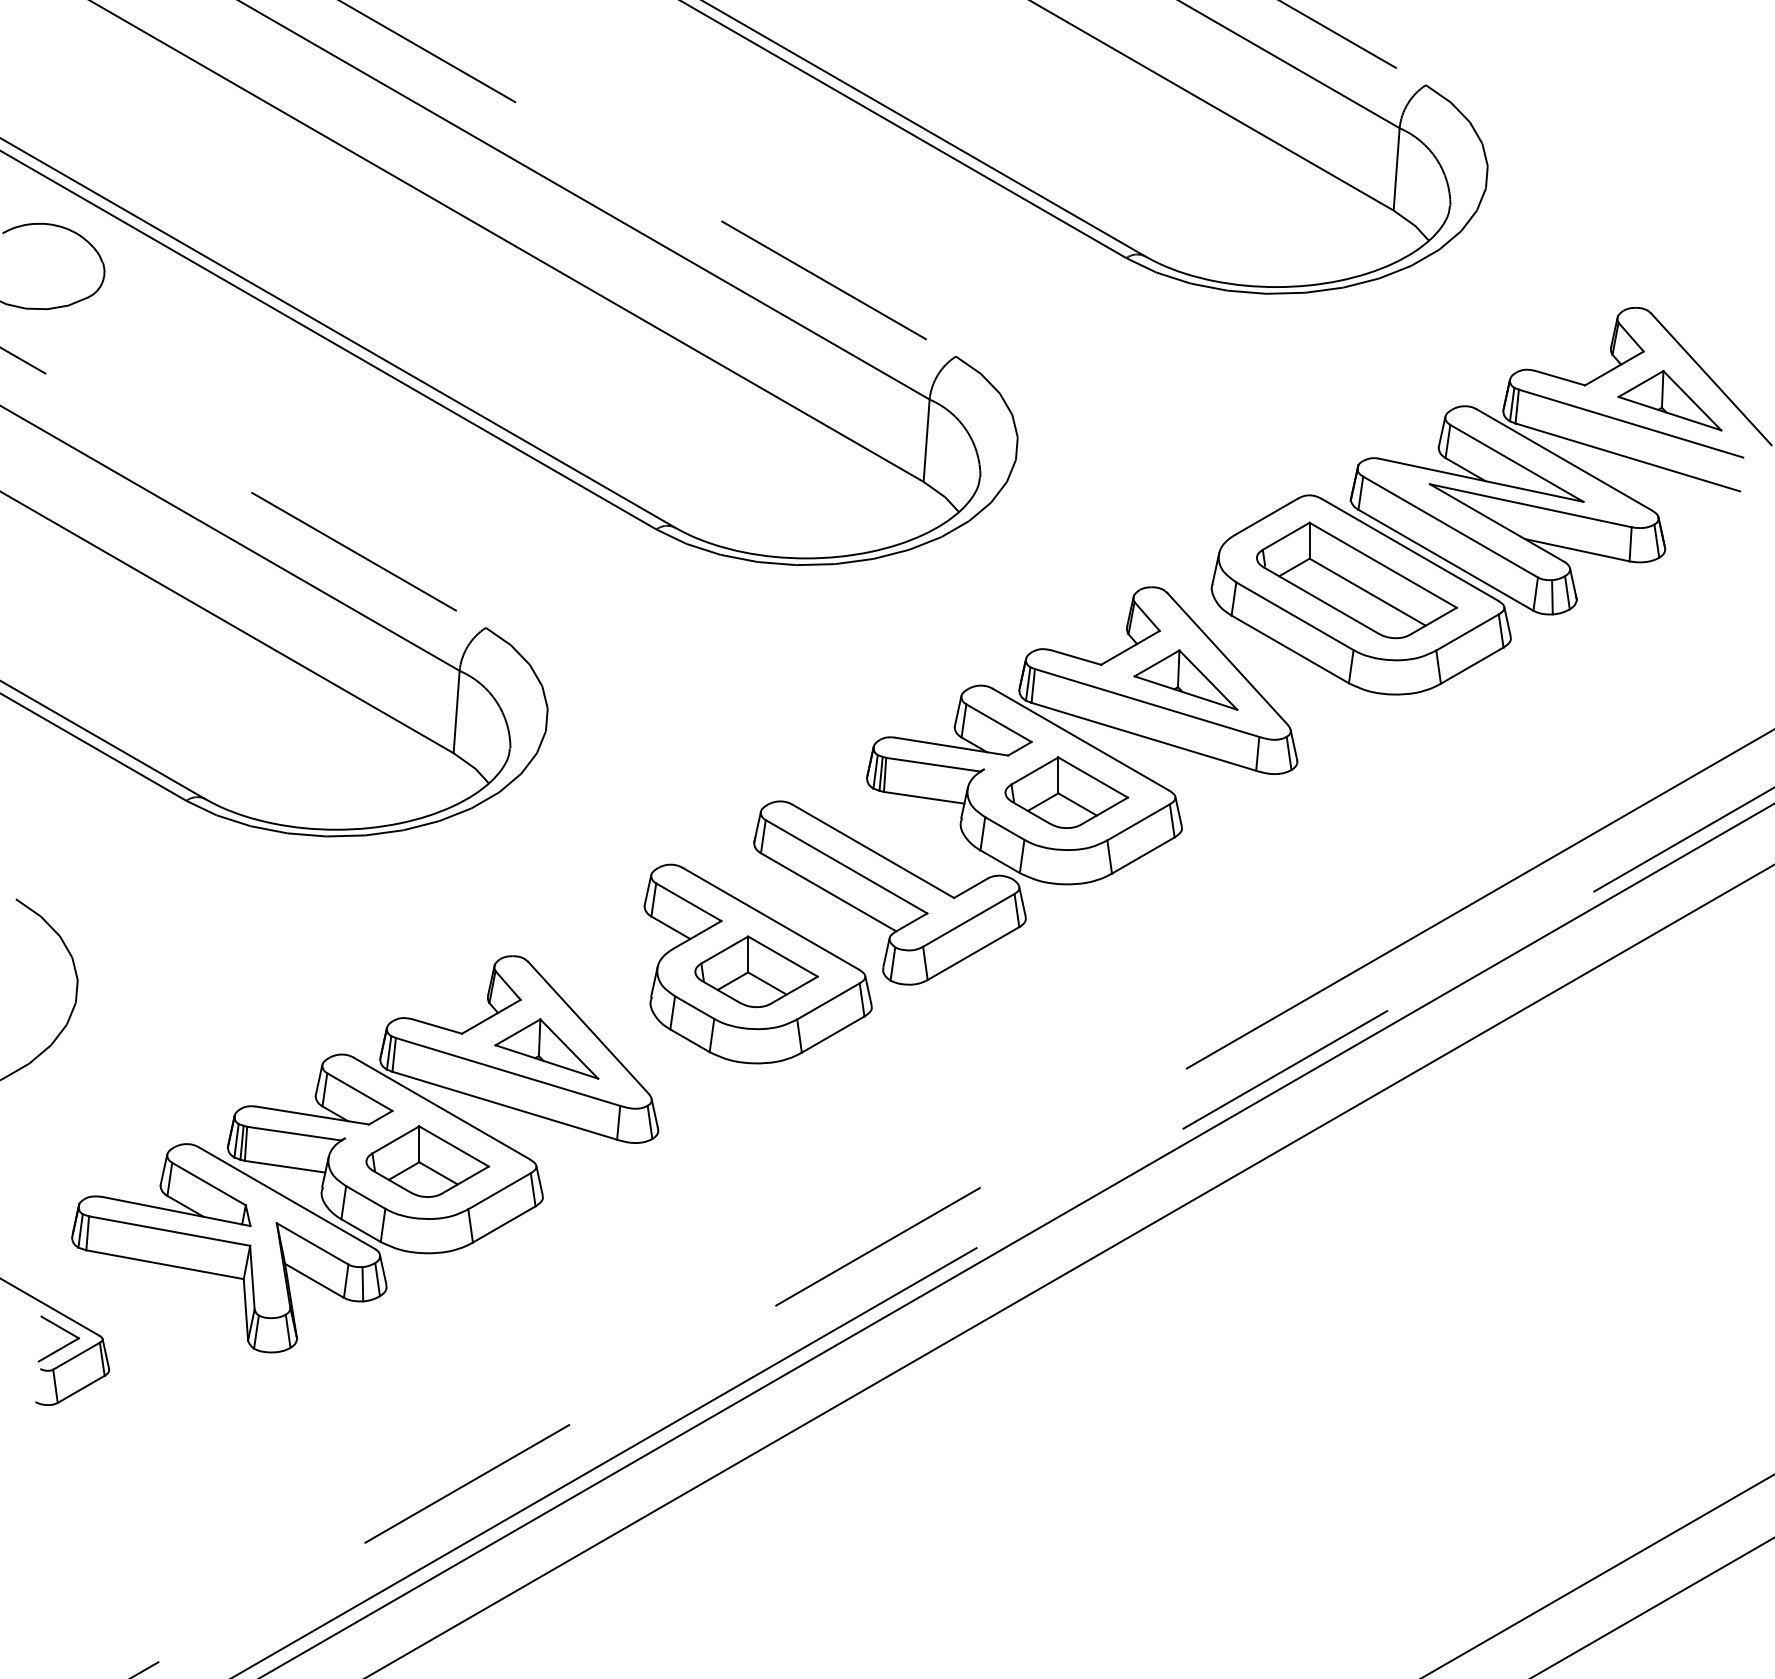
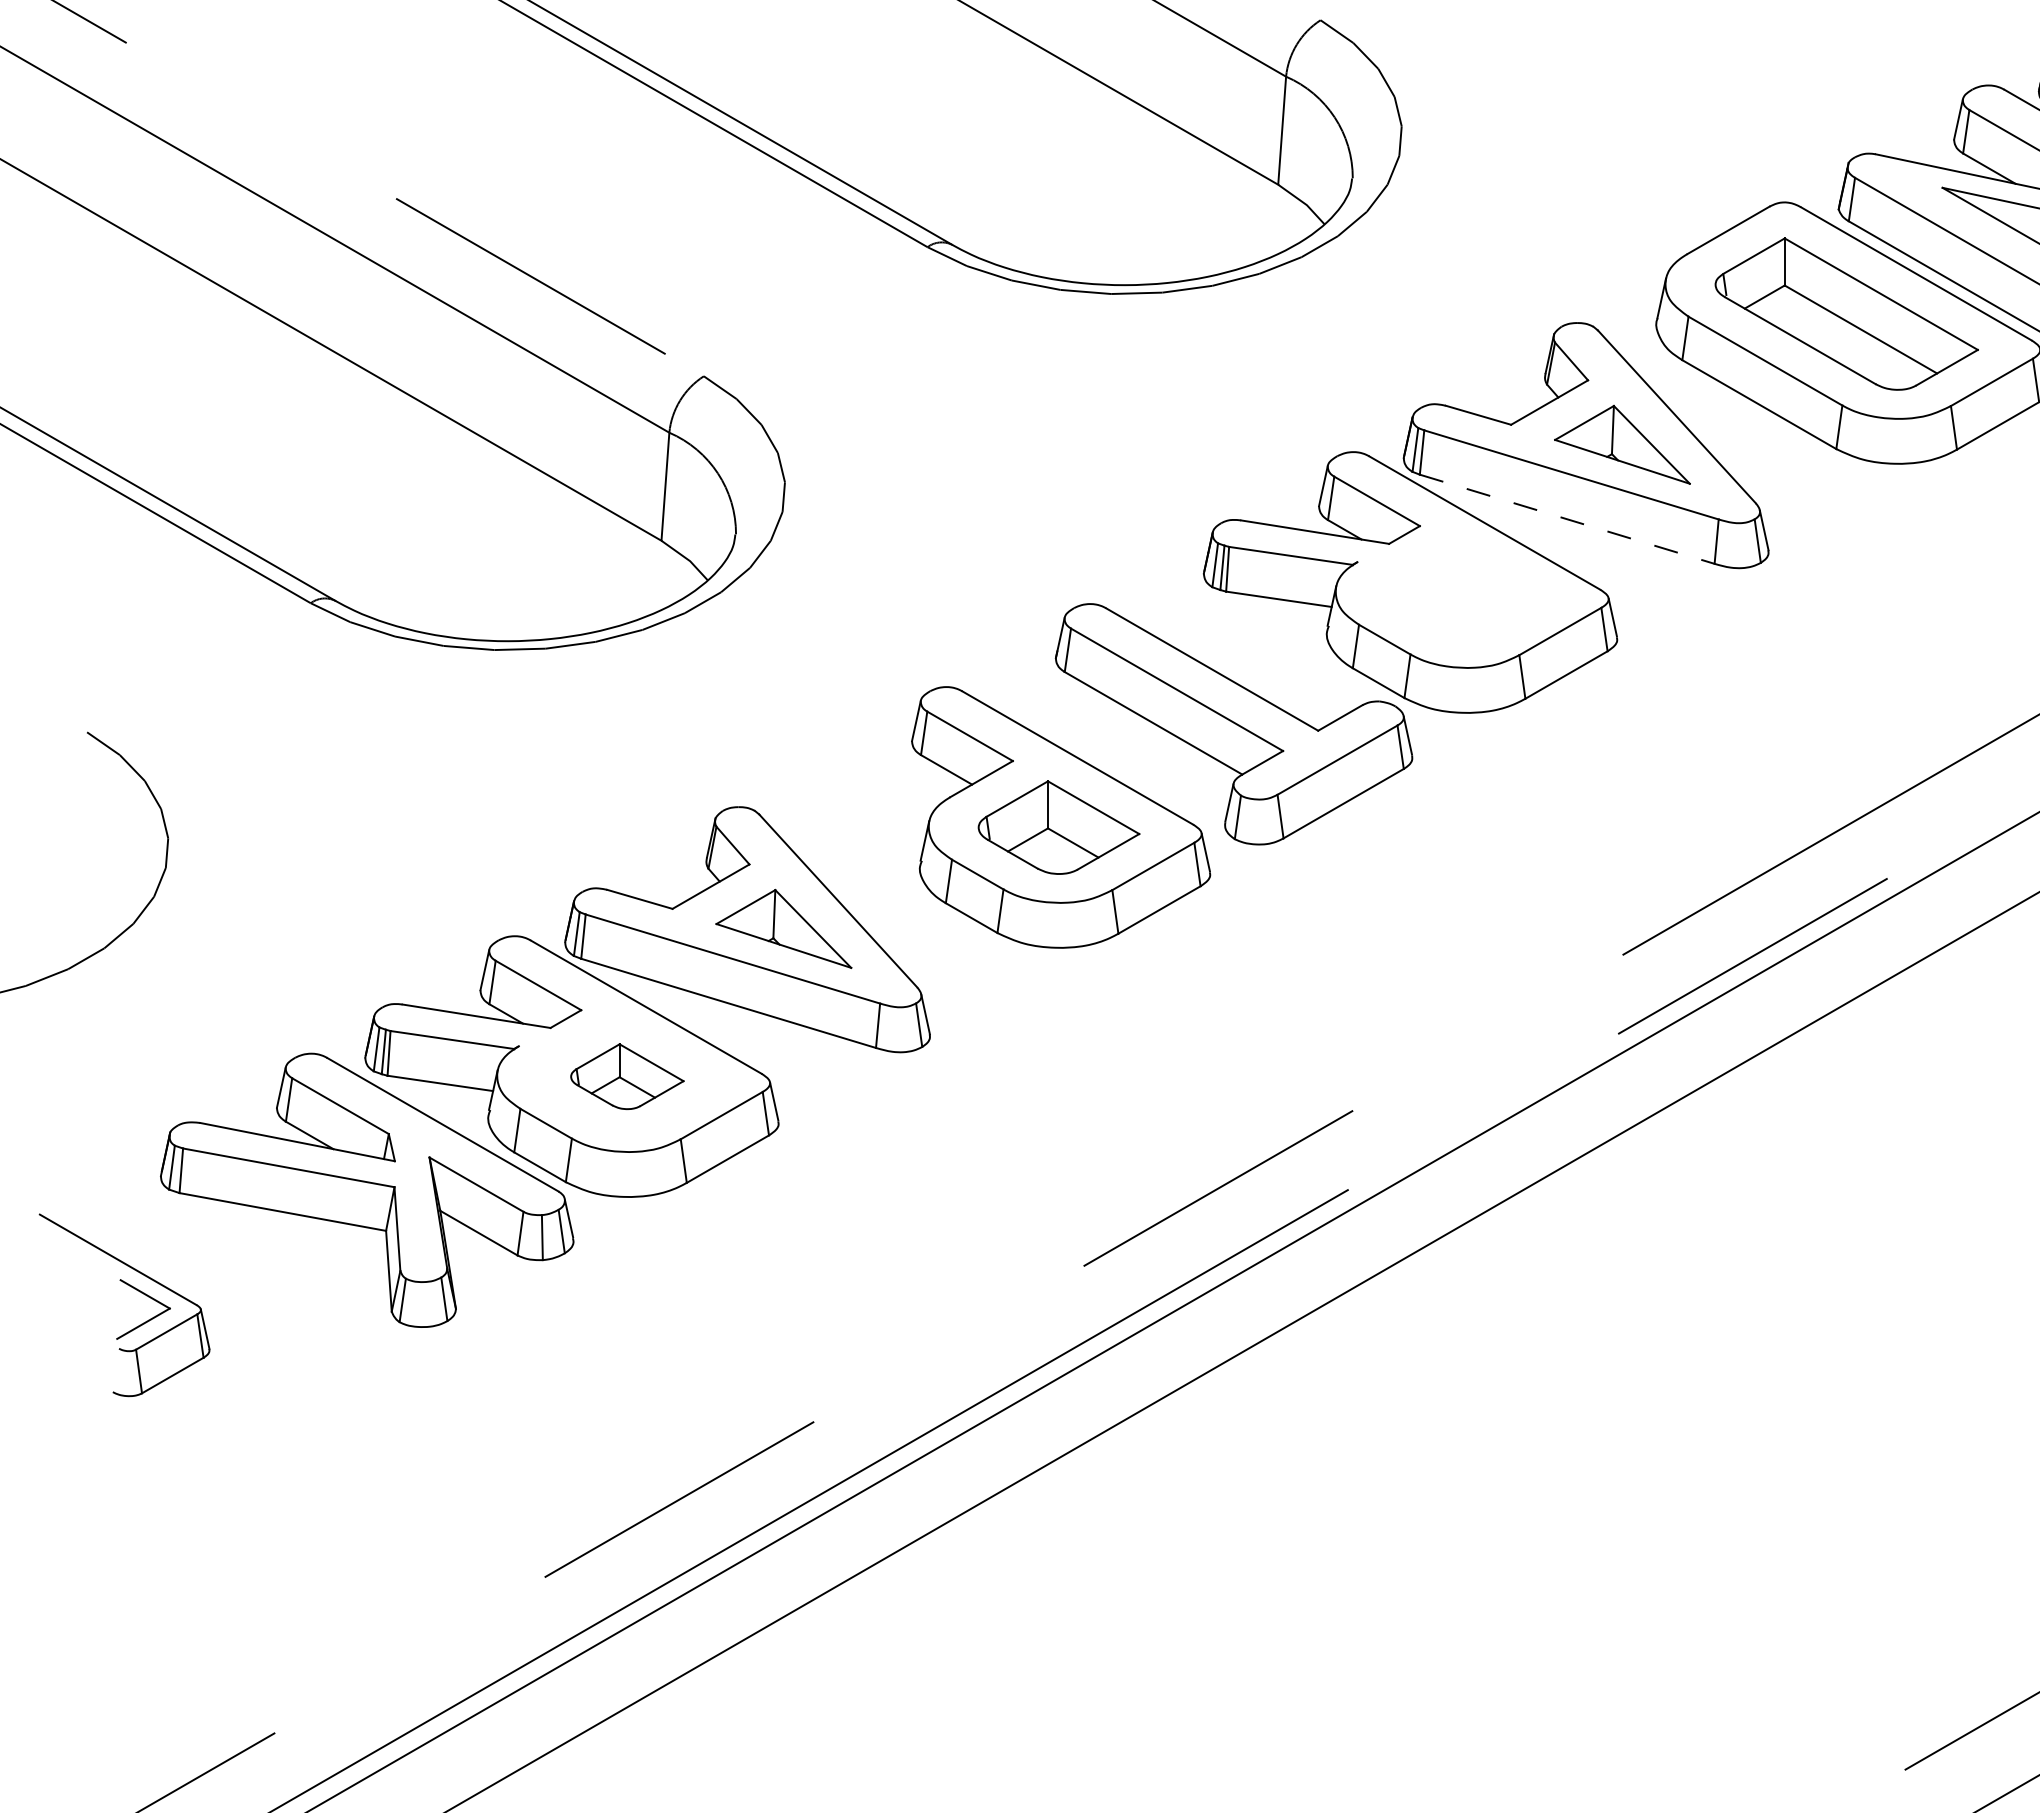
line: (1144, 736) -> (1568, 518), solid -> dashed
part: (1066, 792) -> (1465, 592), removed
part: (427, 1161) -> (627, 1076), size x0.7

